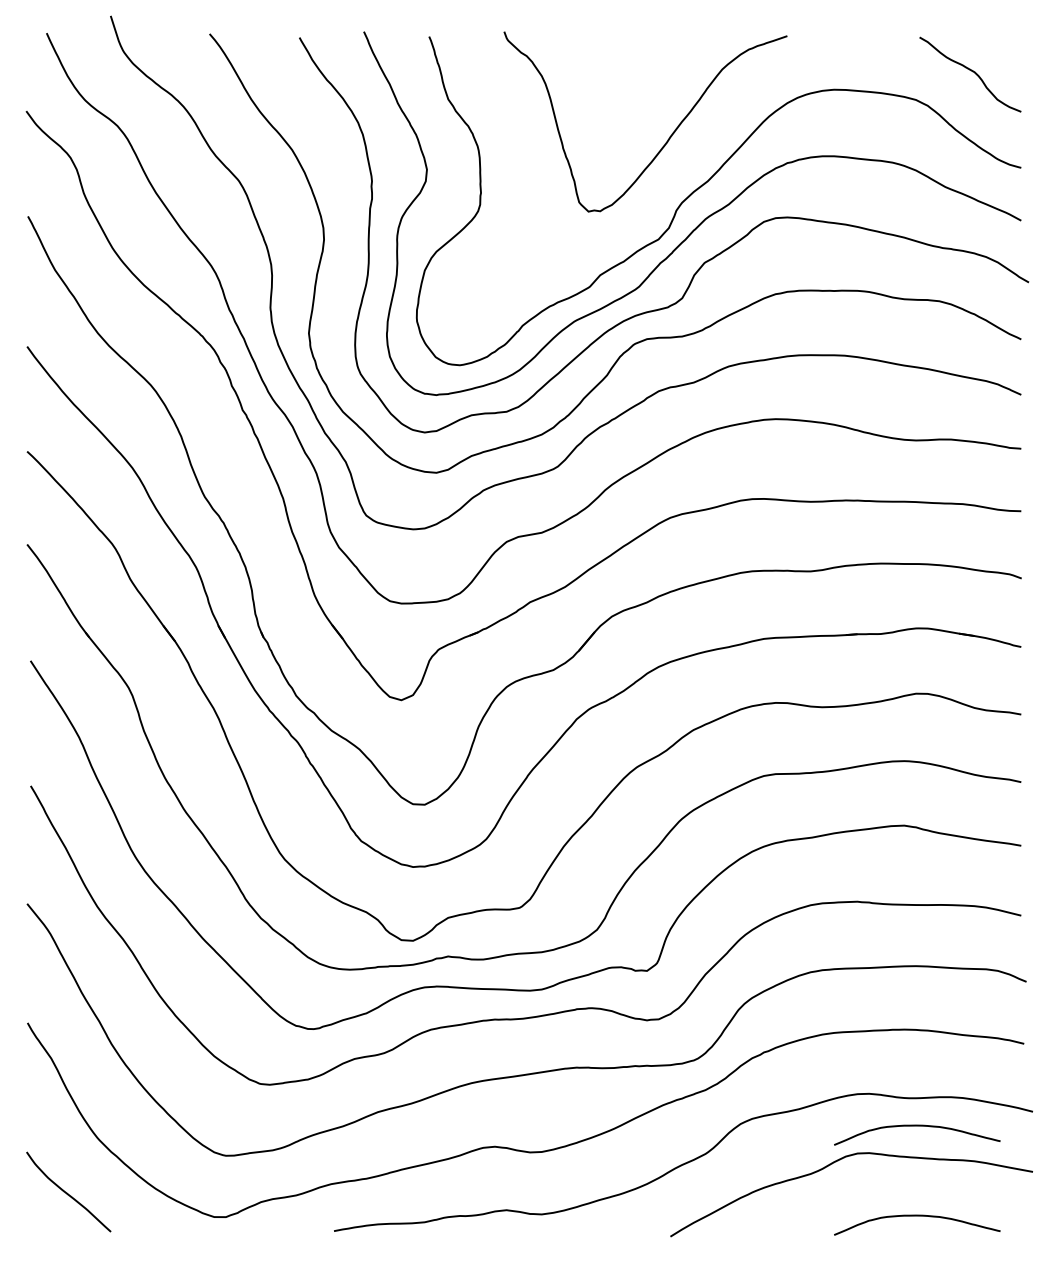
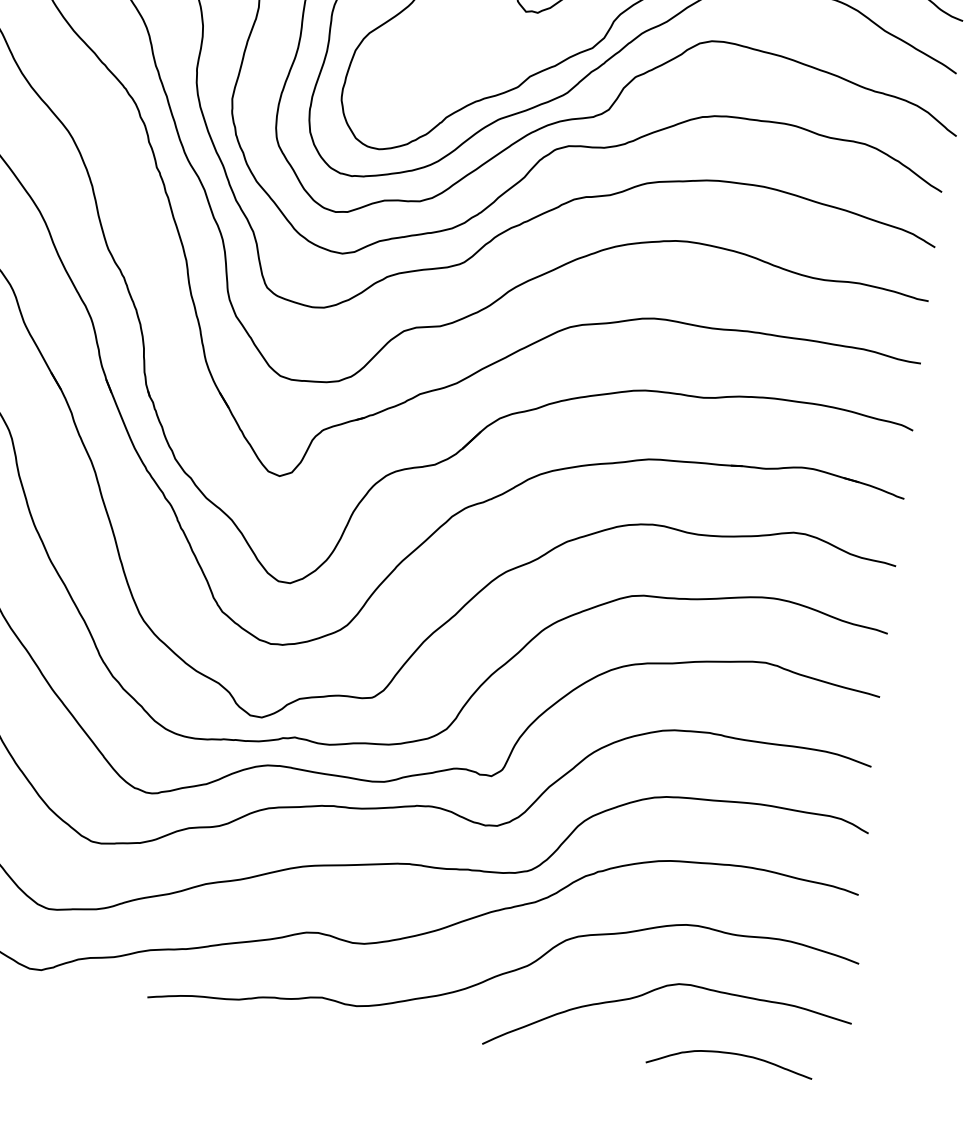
curve: (917, 1126) -> (742, 964), removed

